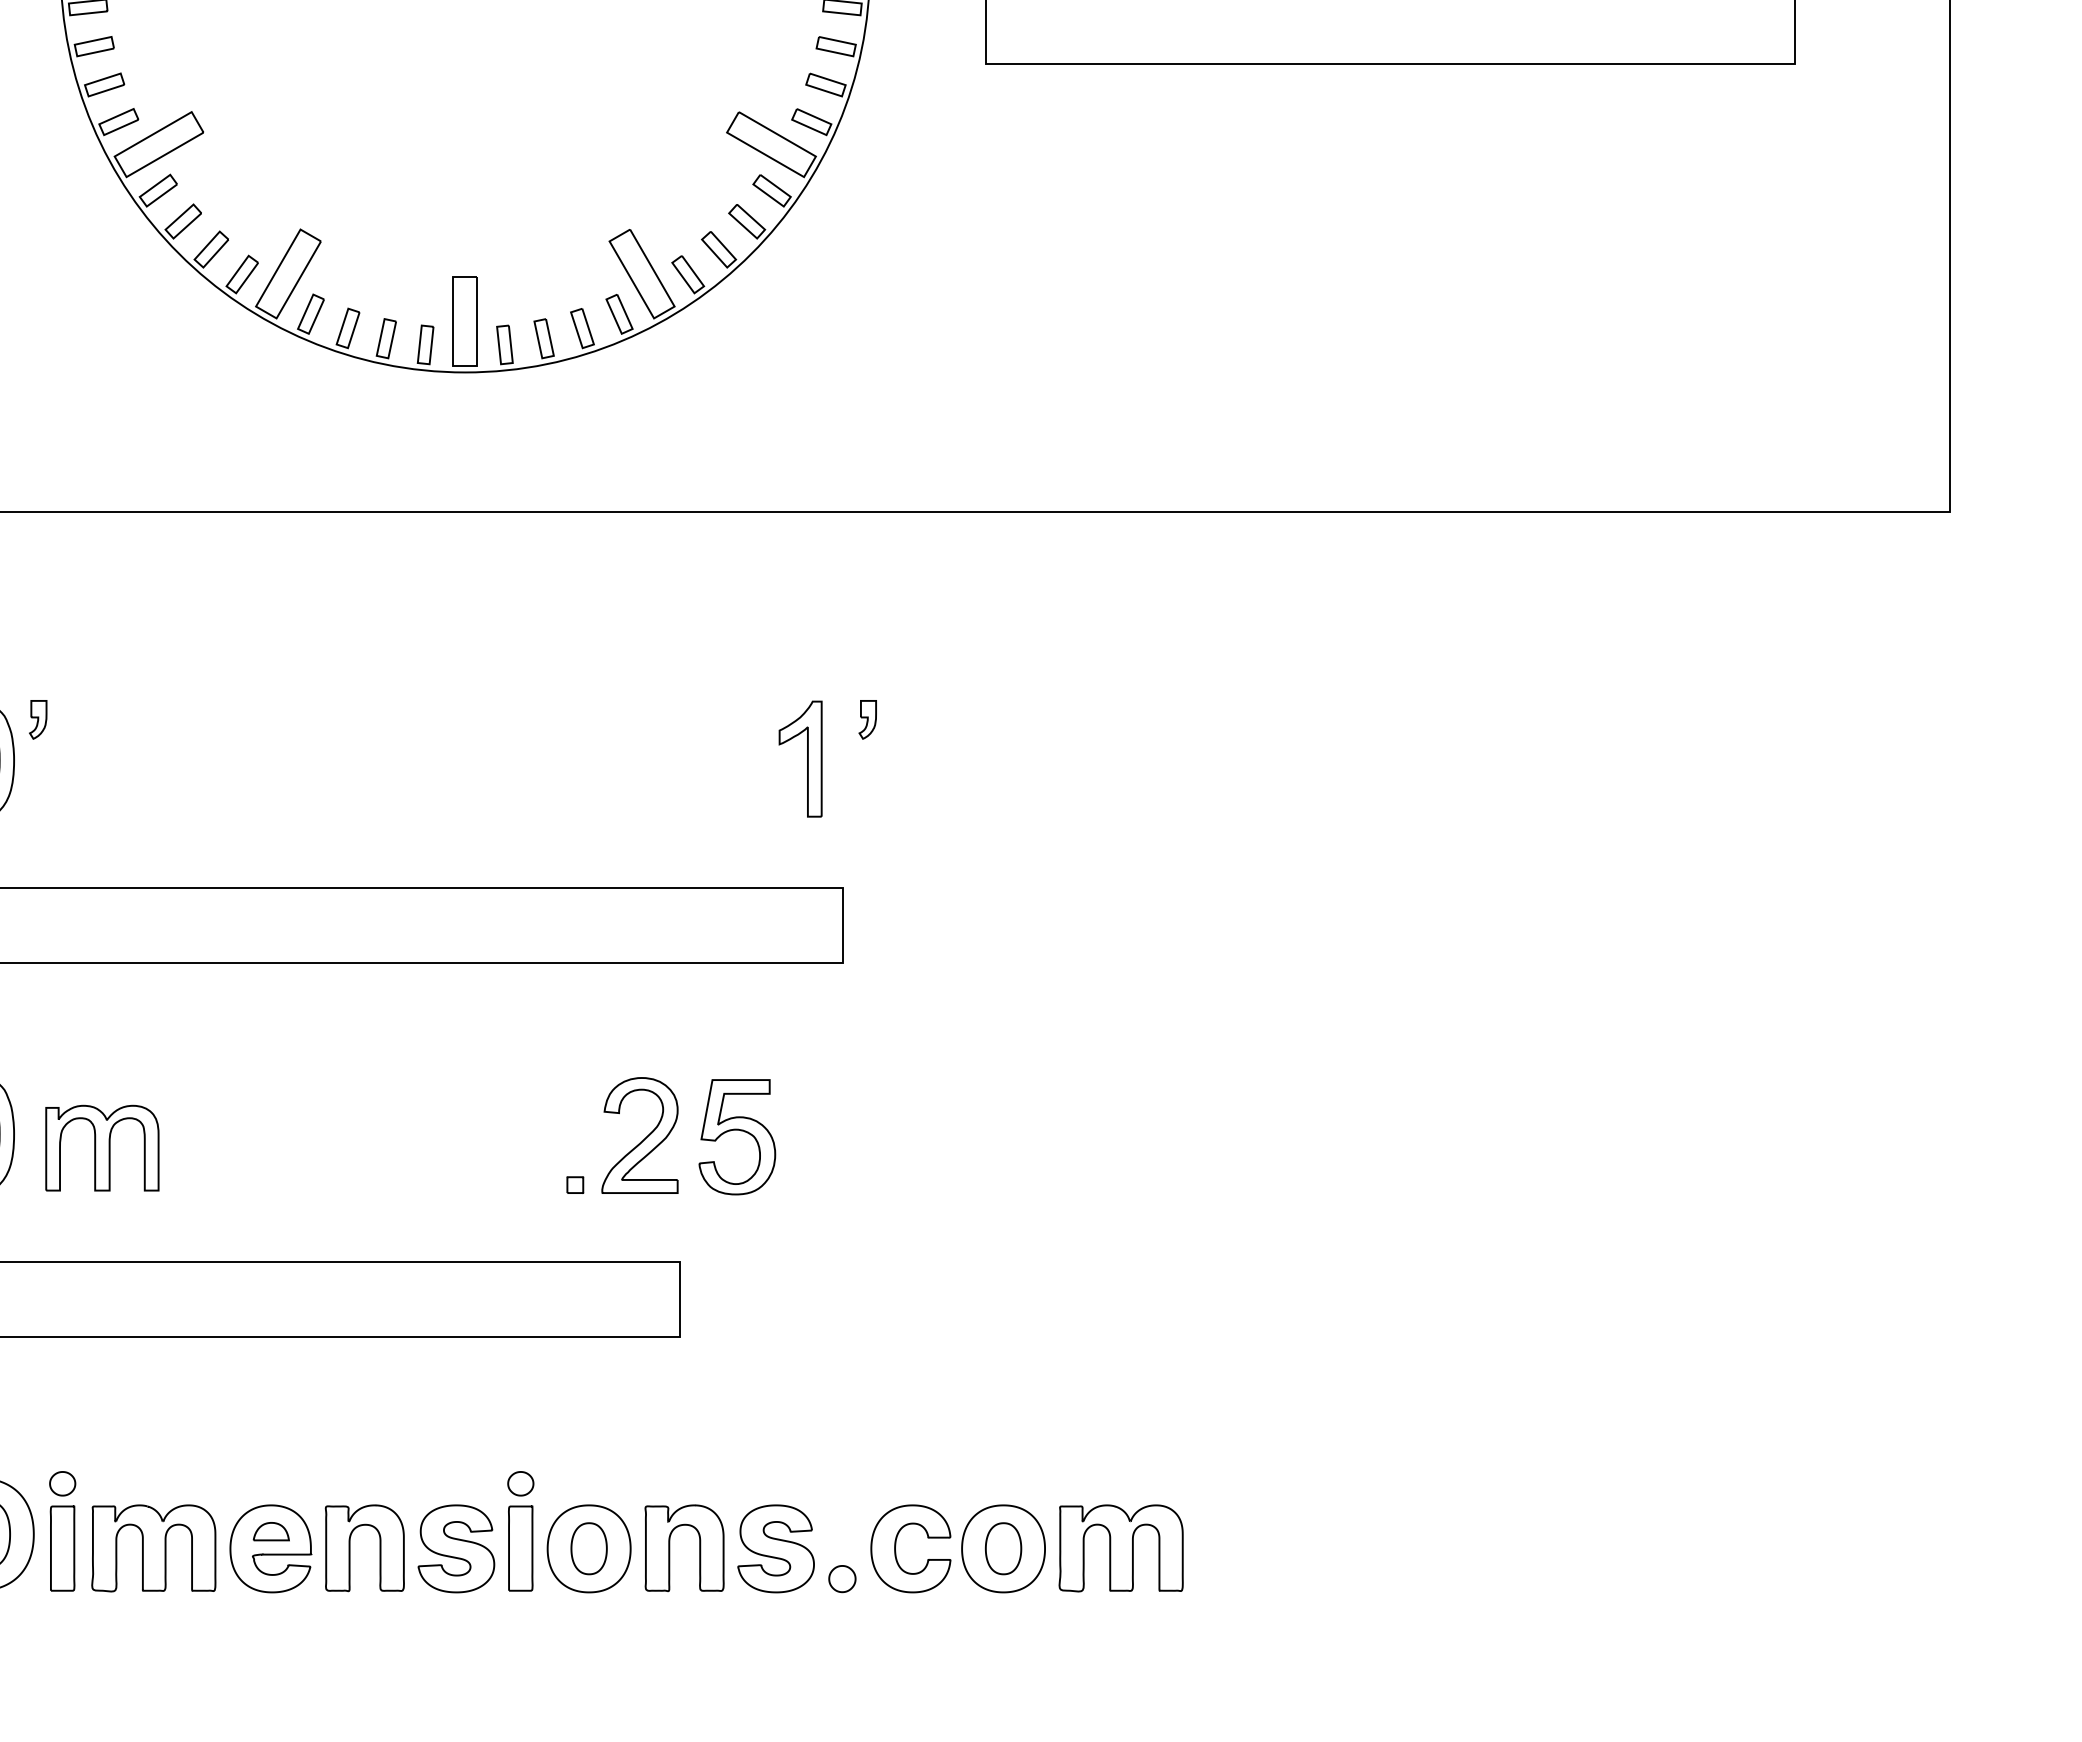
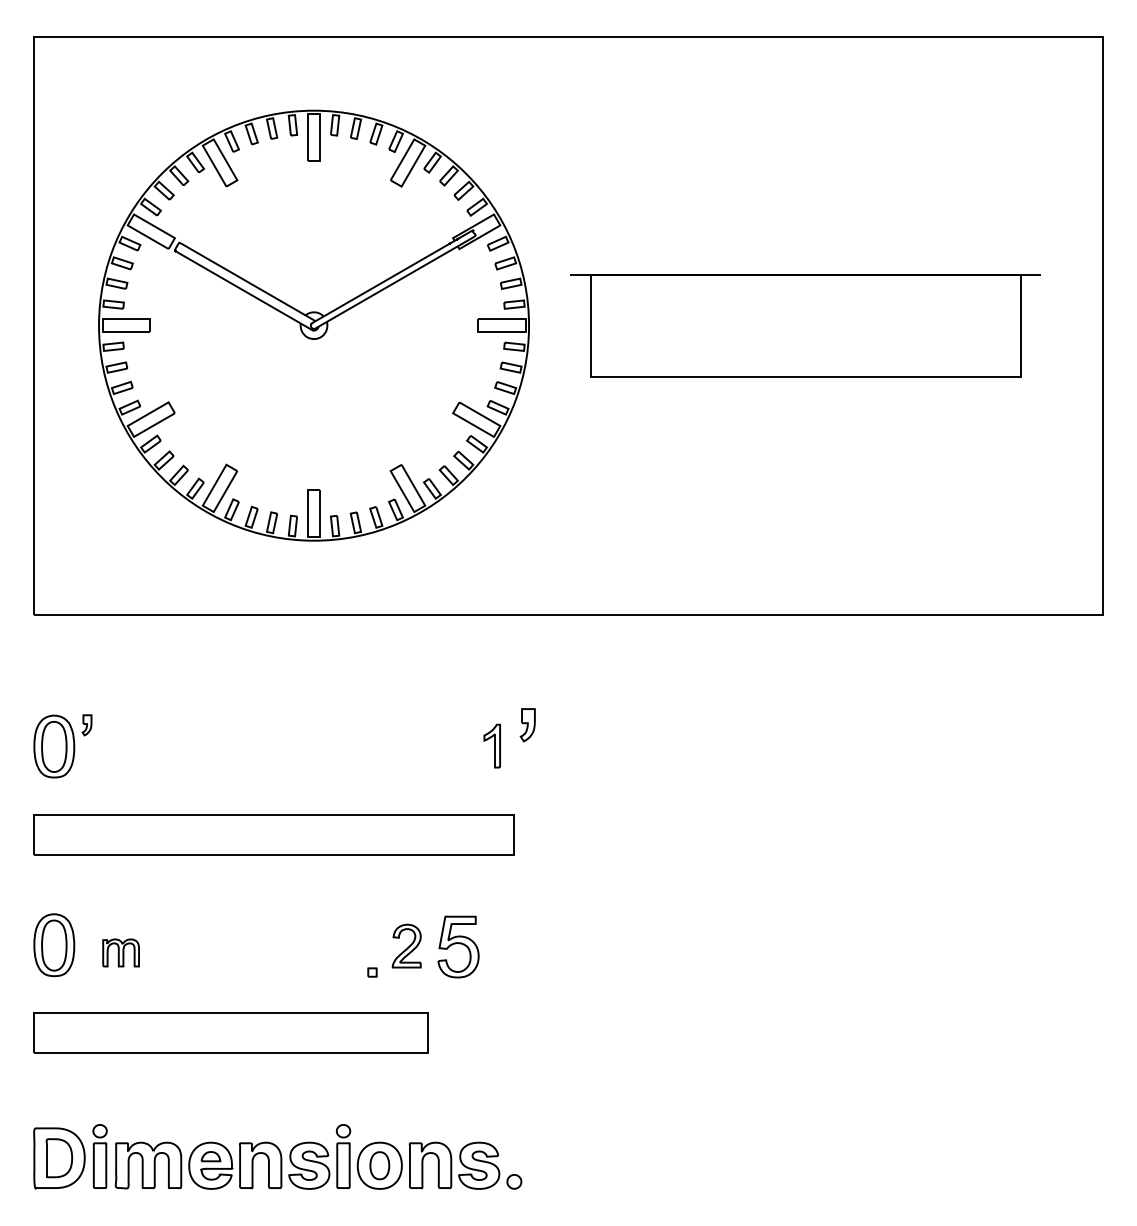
part: (867, 720) -> (527, 725), size x1.6
part: (801, 757) -> (492, 745), size x0.7
part: (639, 1134) -> (406, 945), size x0.7
part: (101, 1147) -> (120, 952), size x0.6
part: (1027, 1548) -> (612, 1165), removed

